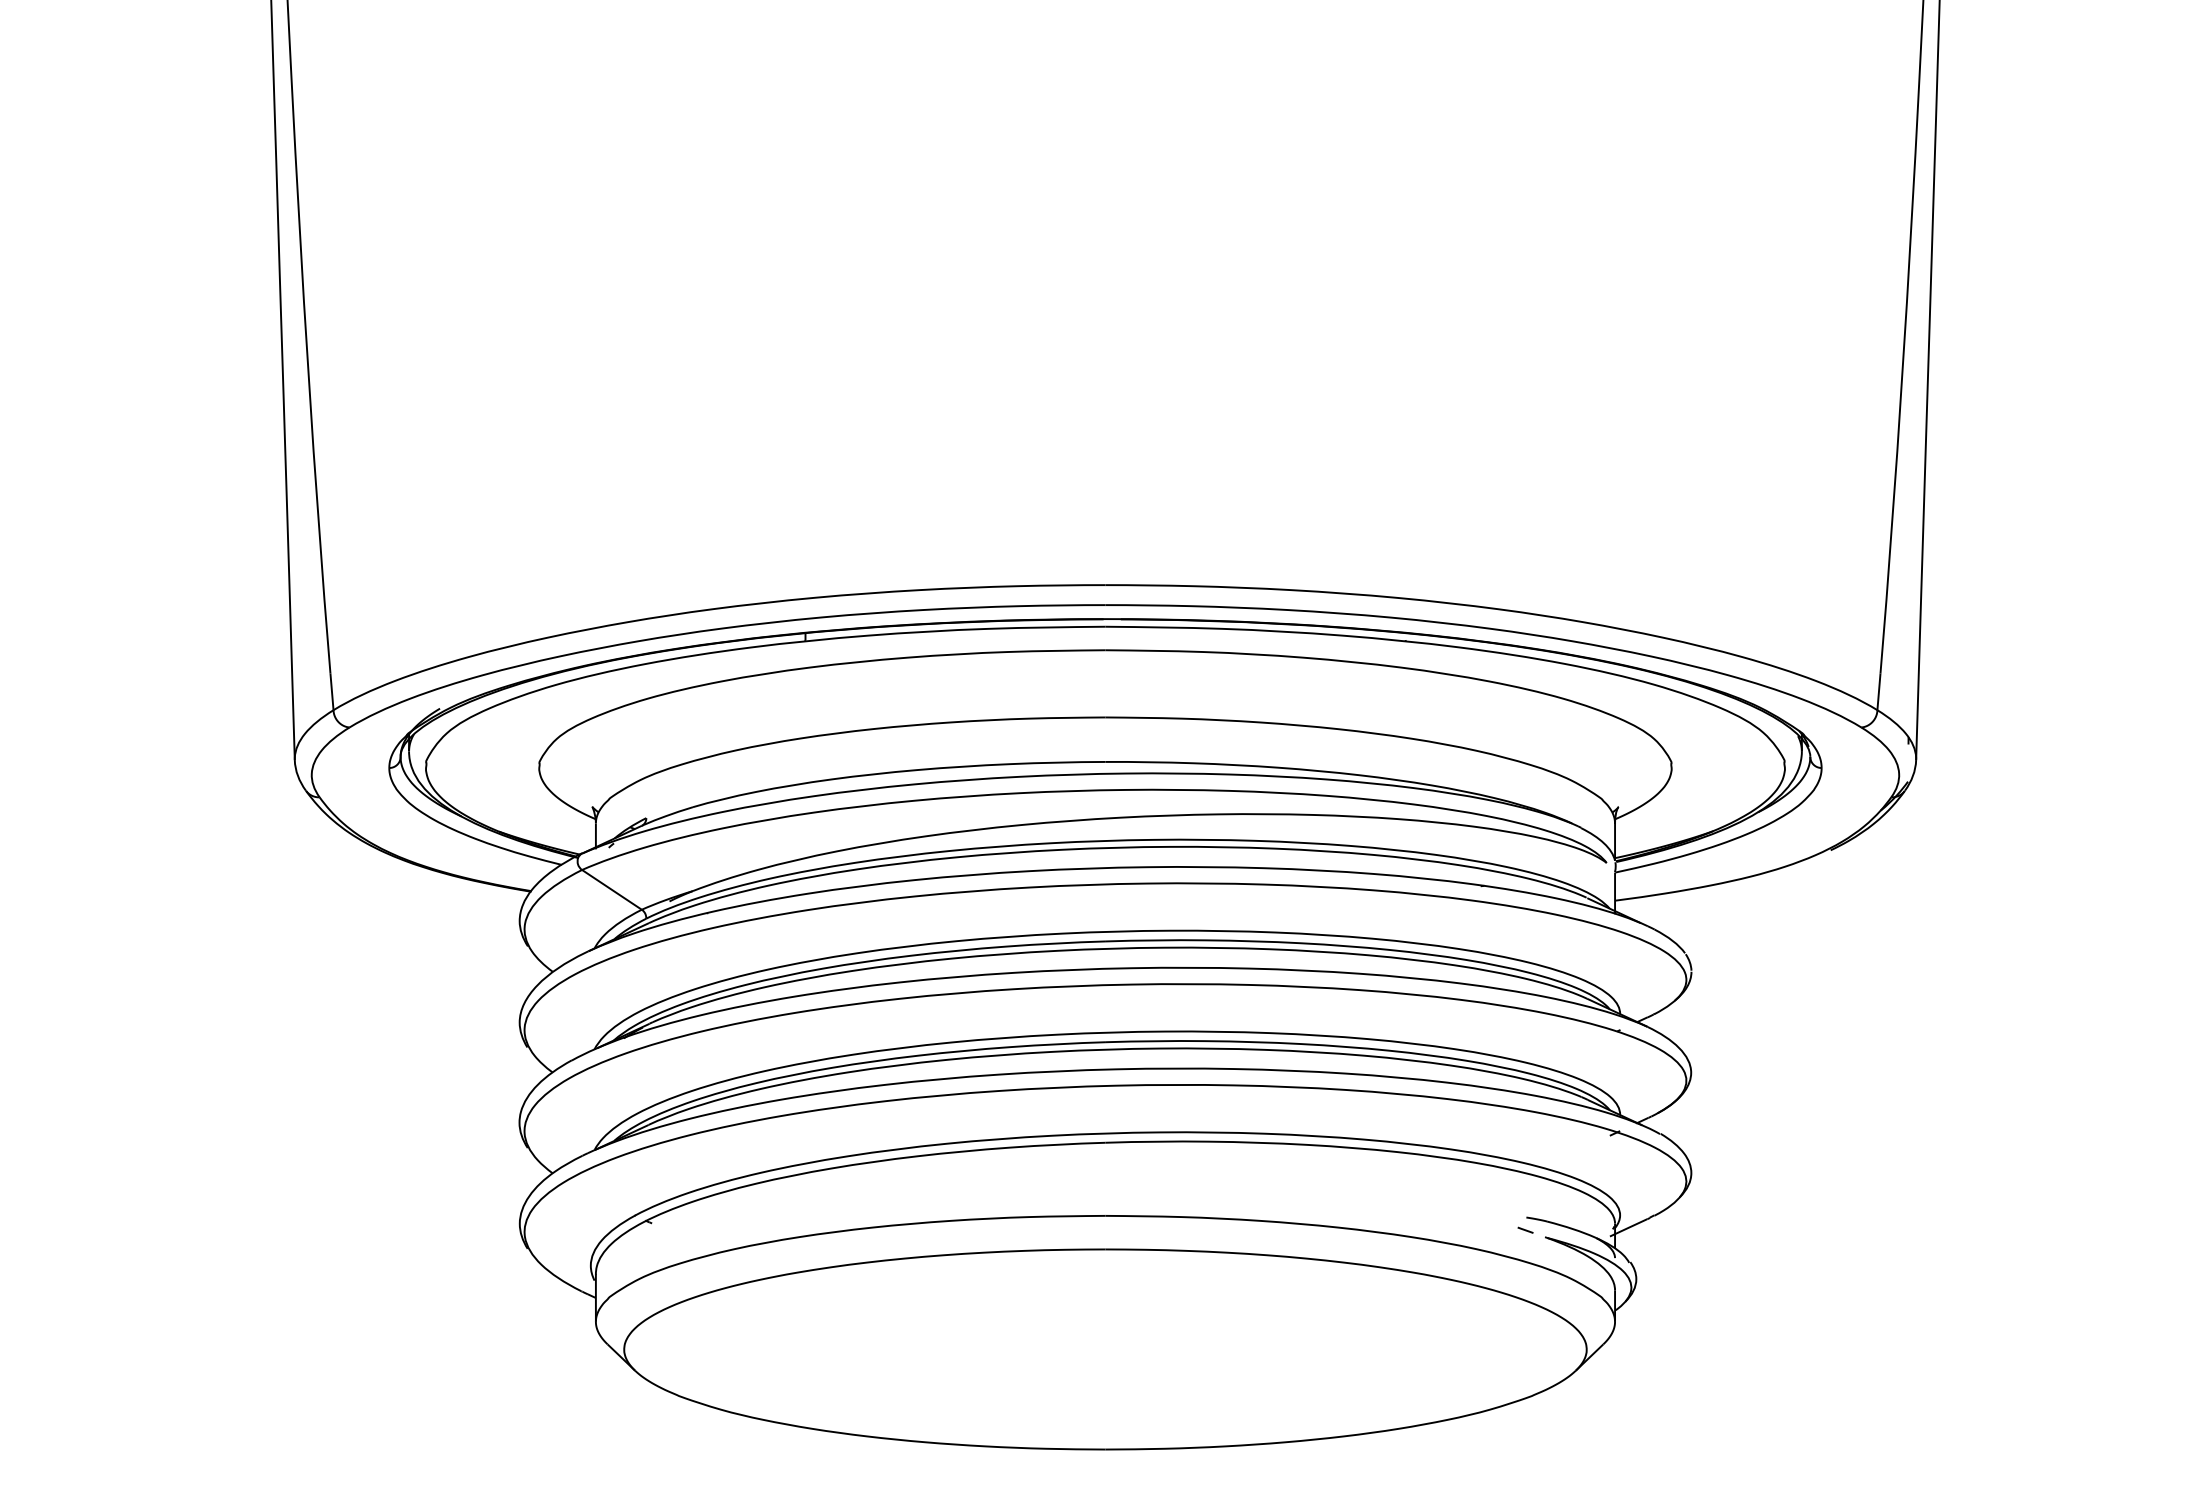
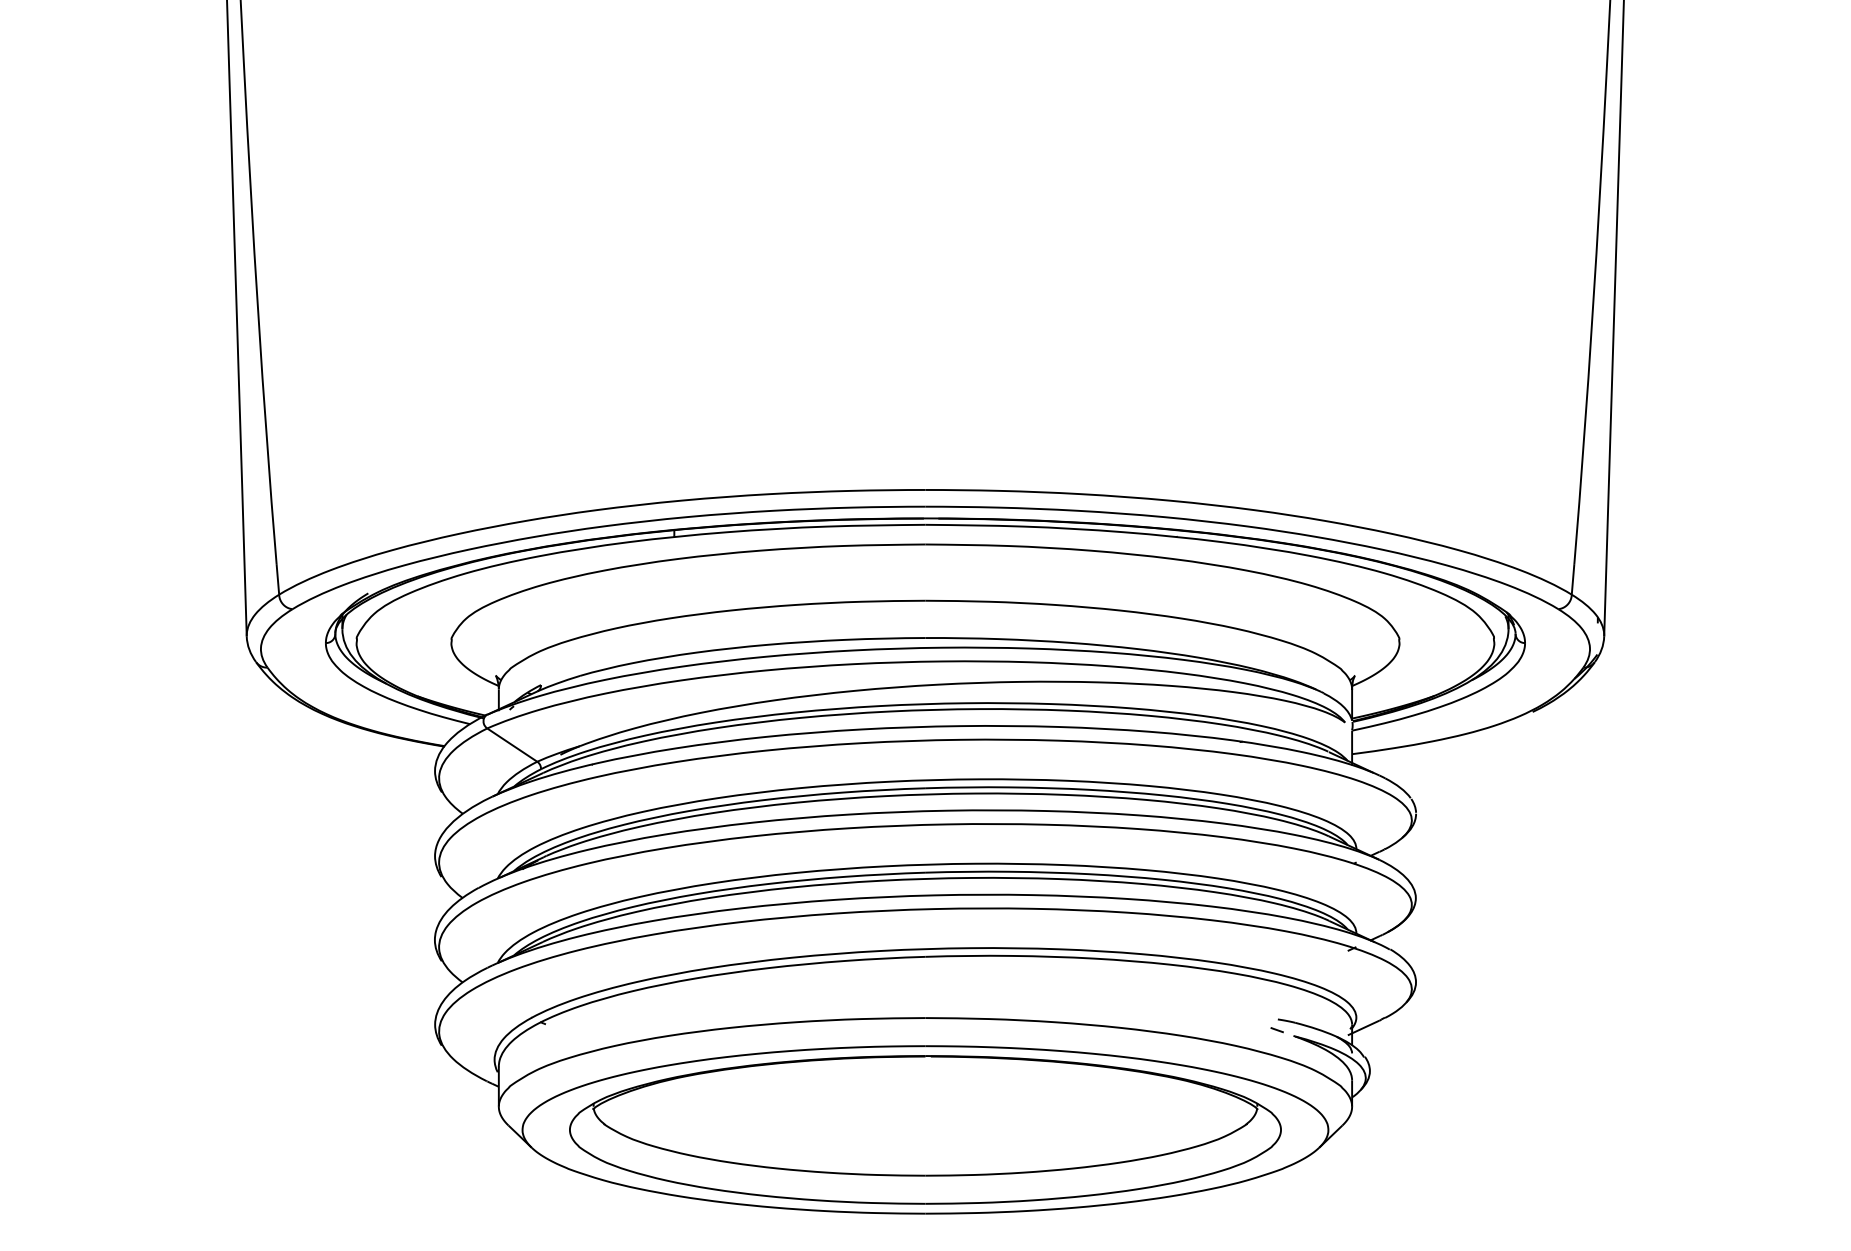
part: (1105, 1348) -> (925, 1129), added

